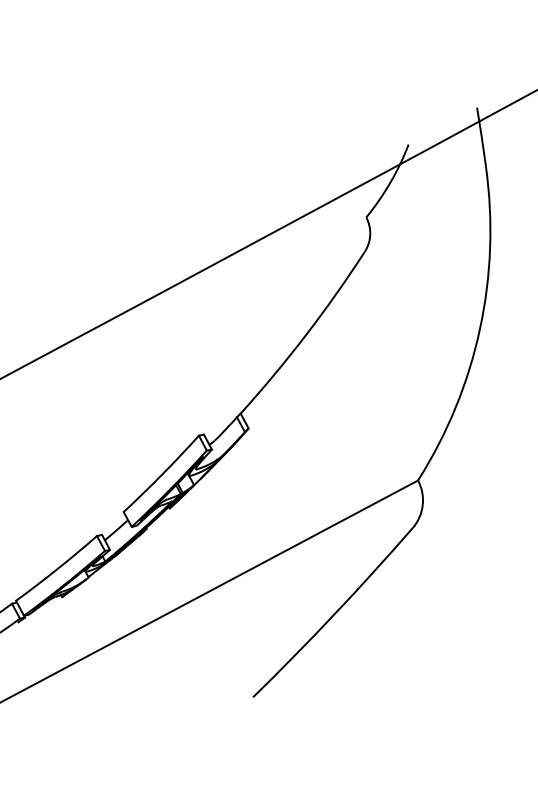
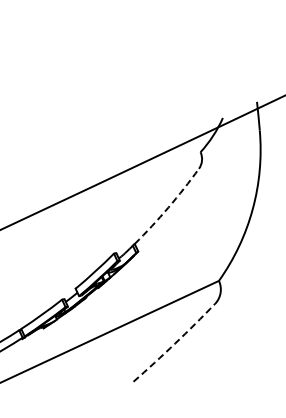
arc: (306, 334) -> (168, 207), solid -> dashed
arc: (335, 614) -> (175, 343), solid -> dashed

